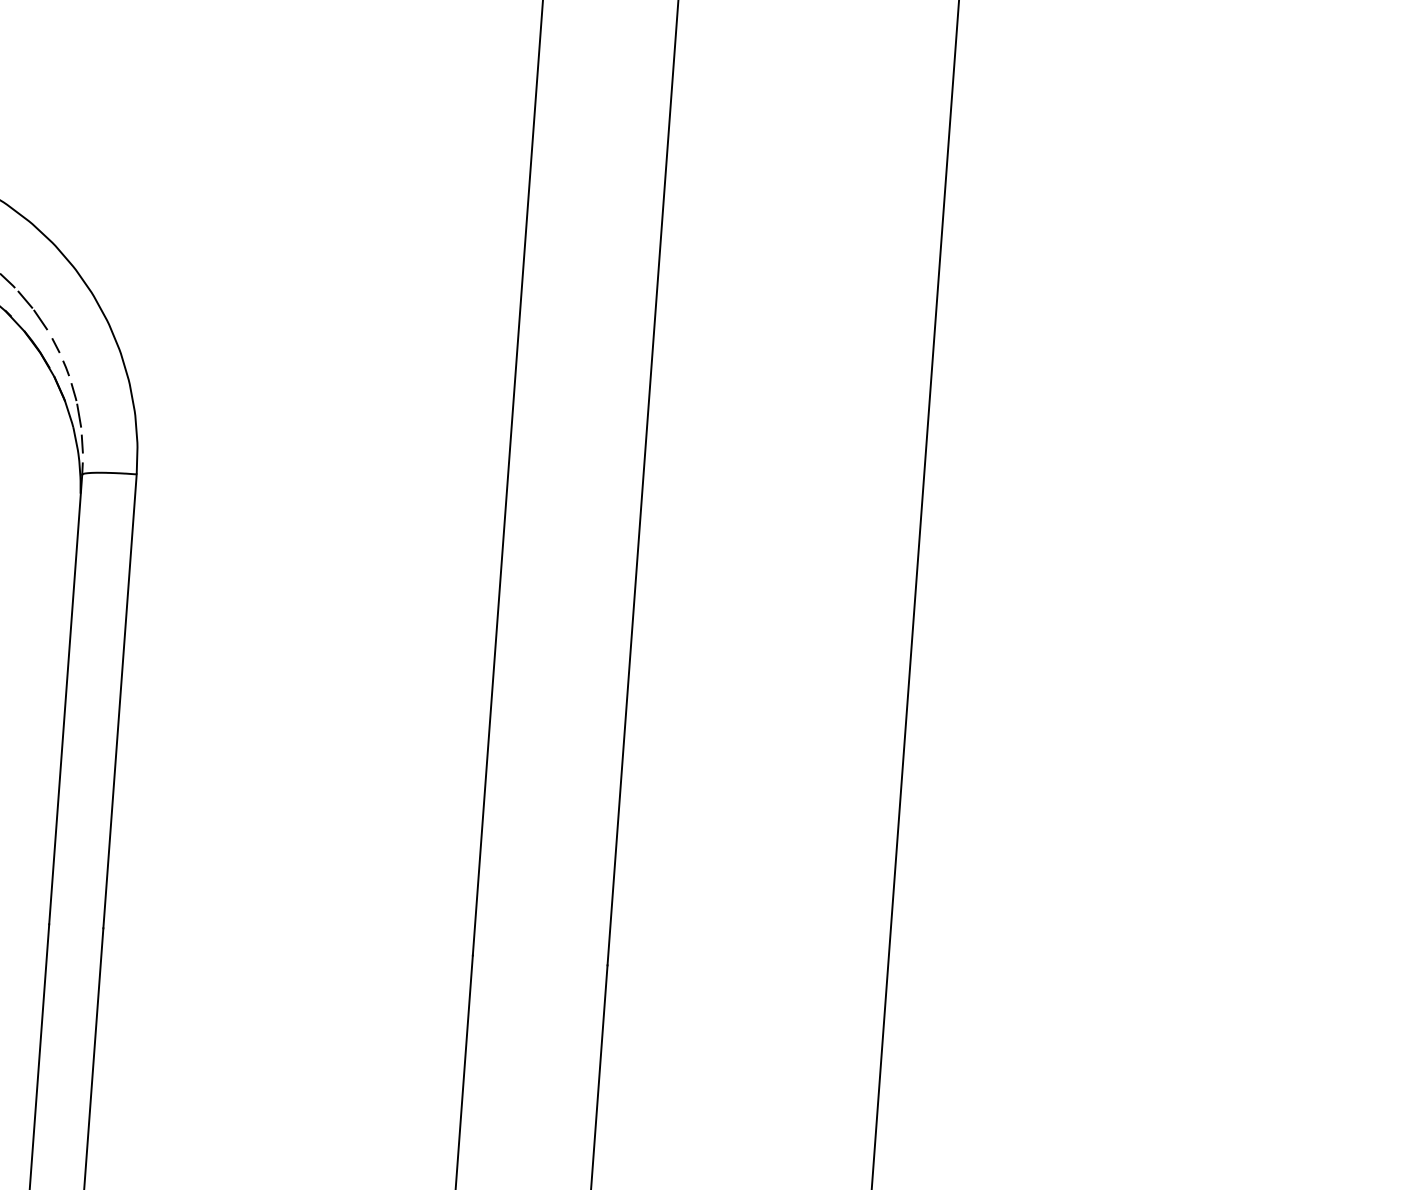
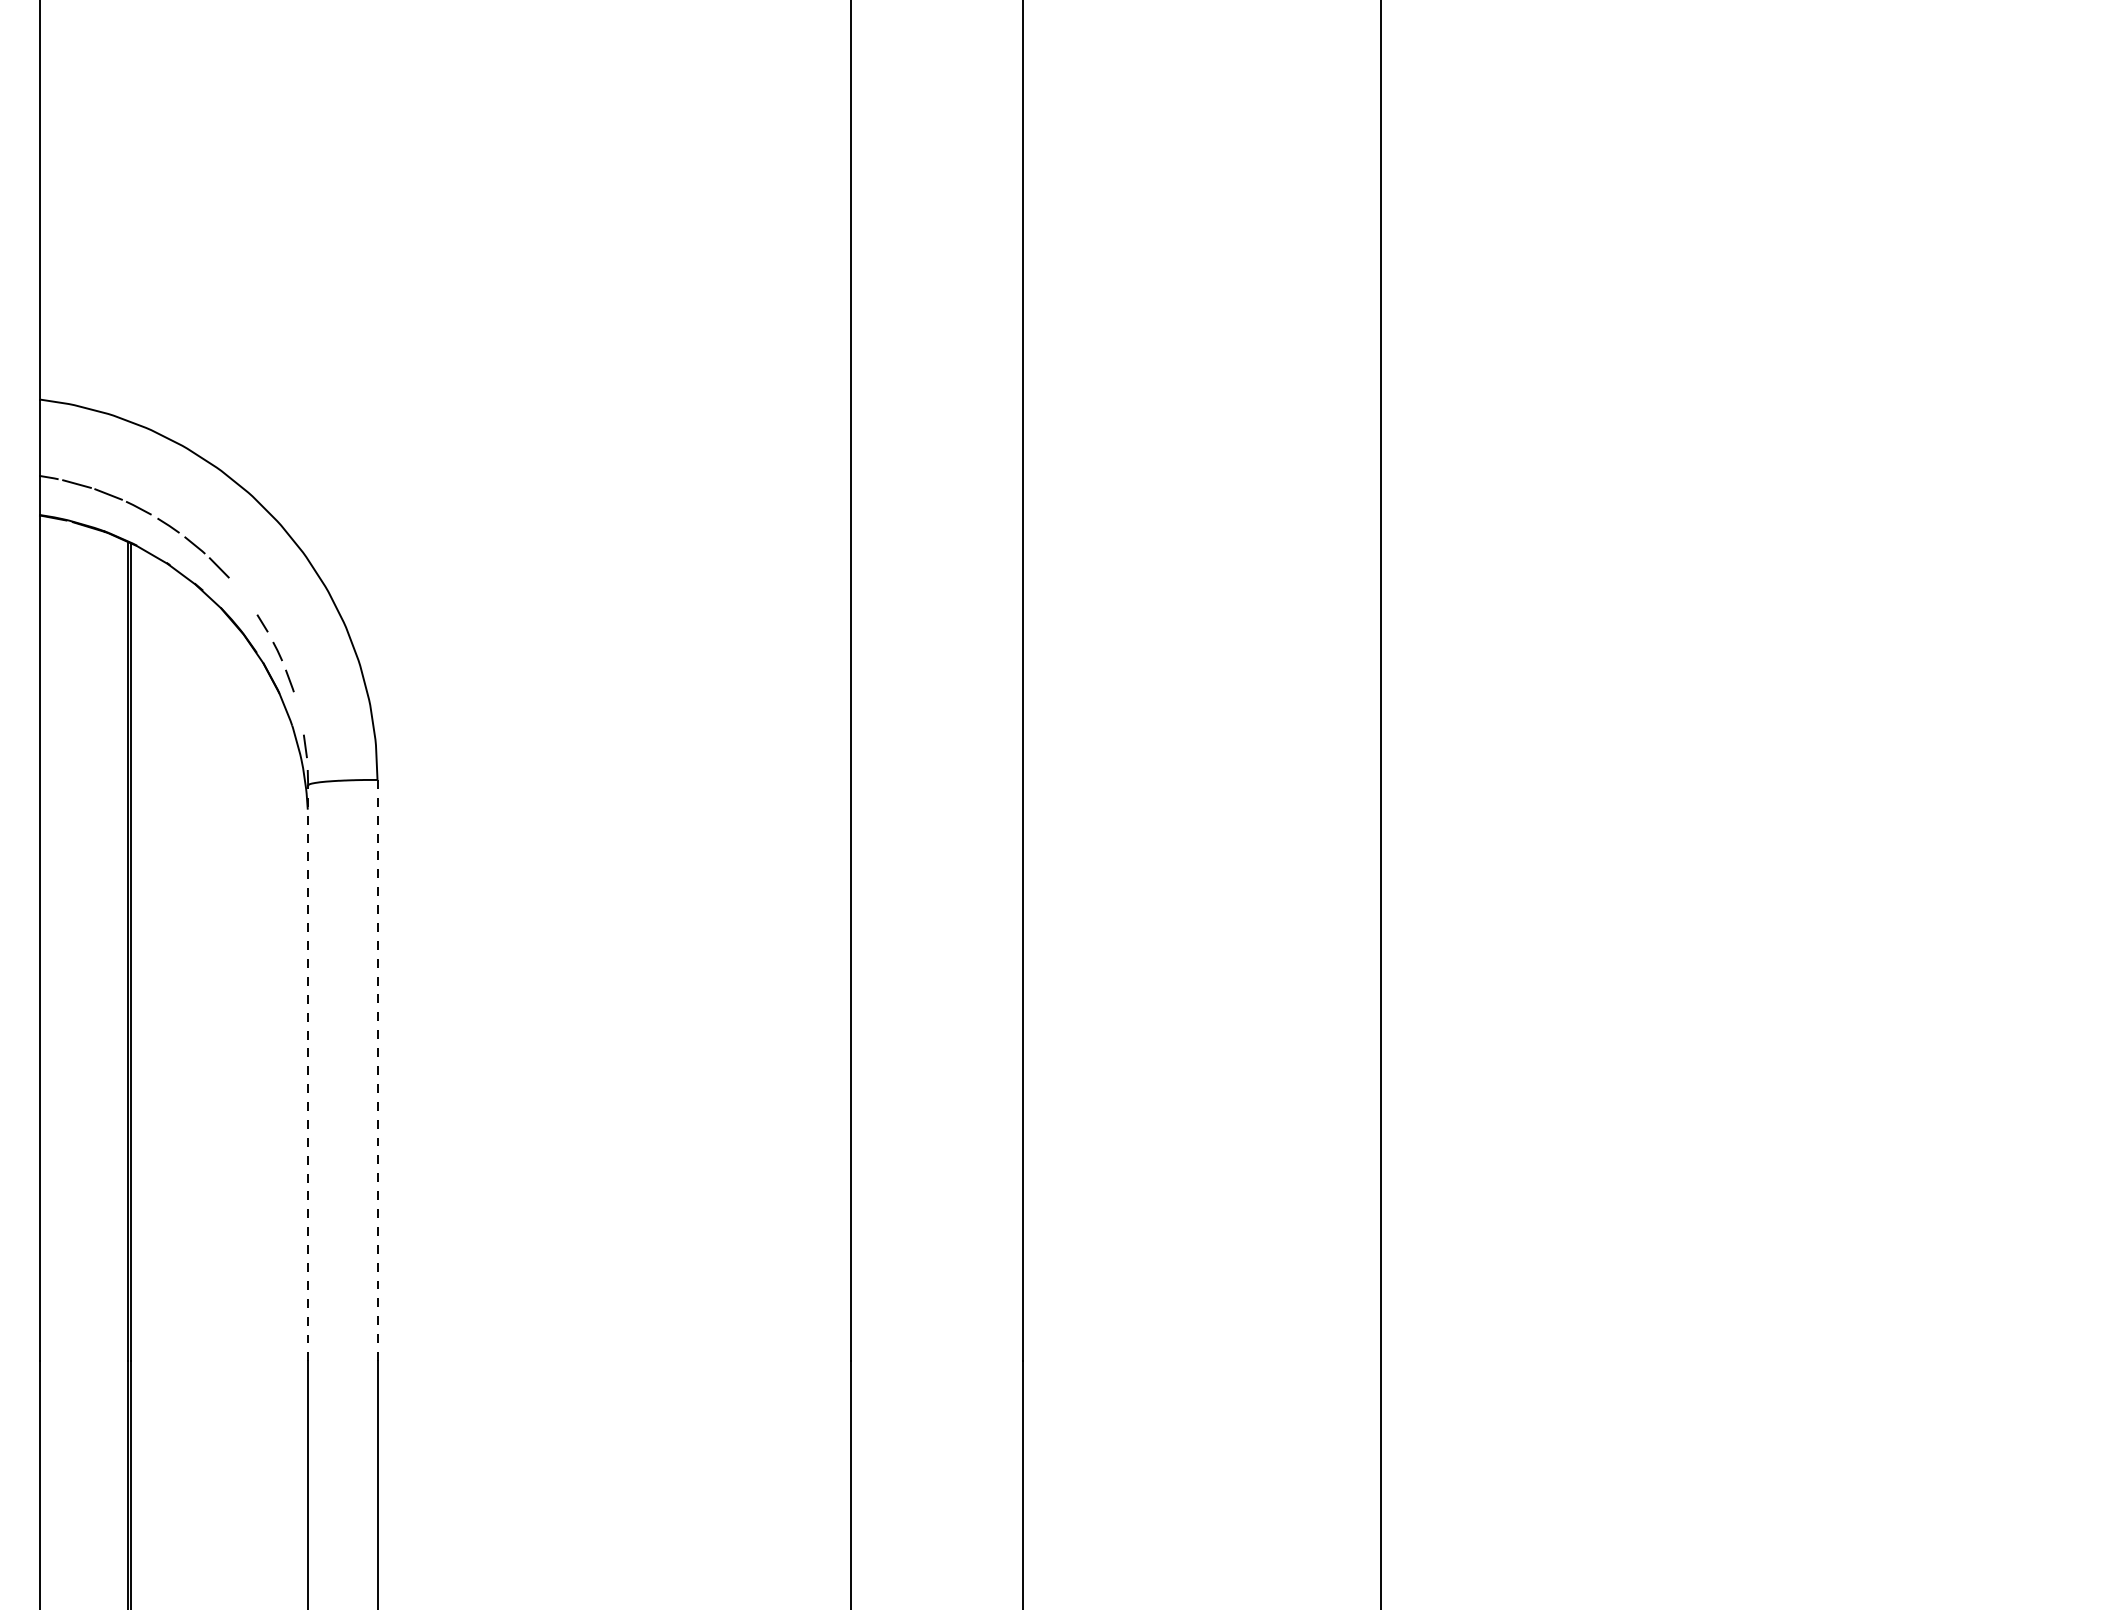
line: (40, 320) -> (240, 592), removed
line: (79, 415) -> (298, 710), removed
line: (65, 699) -> (308, 1073), solid -> dashed
line: (120, 701) -> (377, 1070), solid -> dashed

